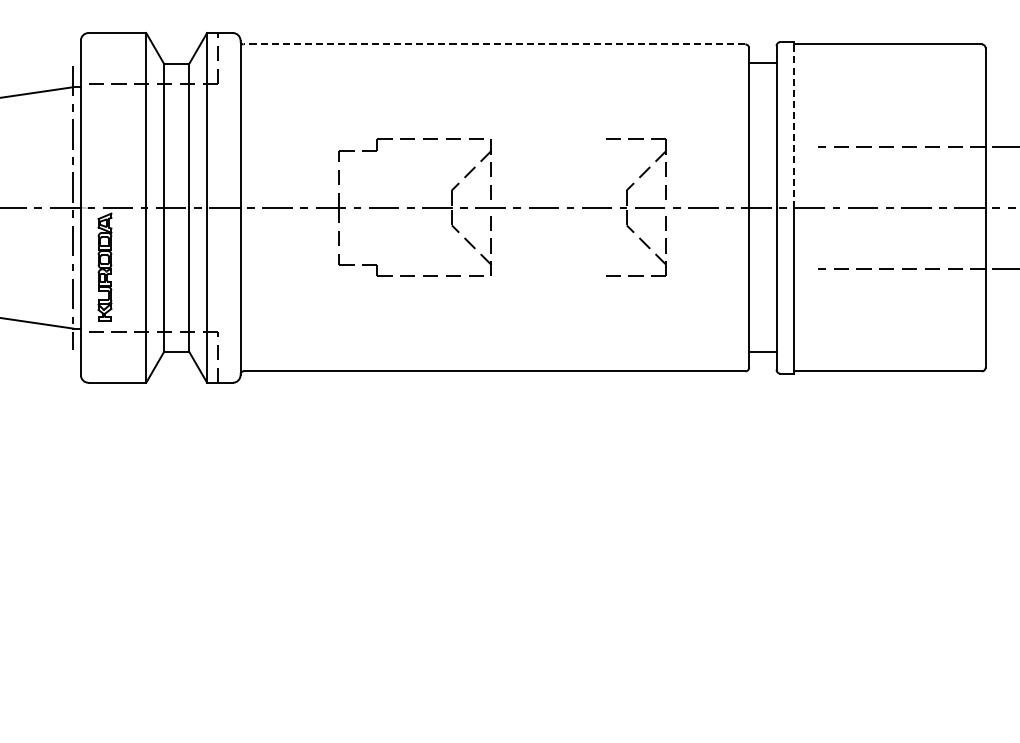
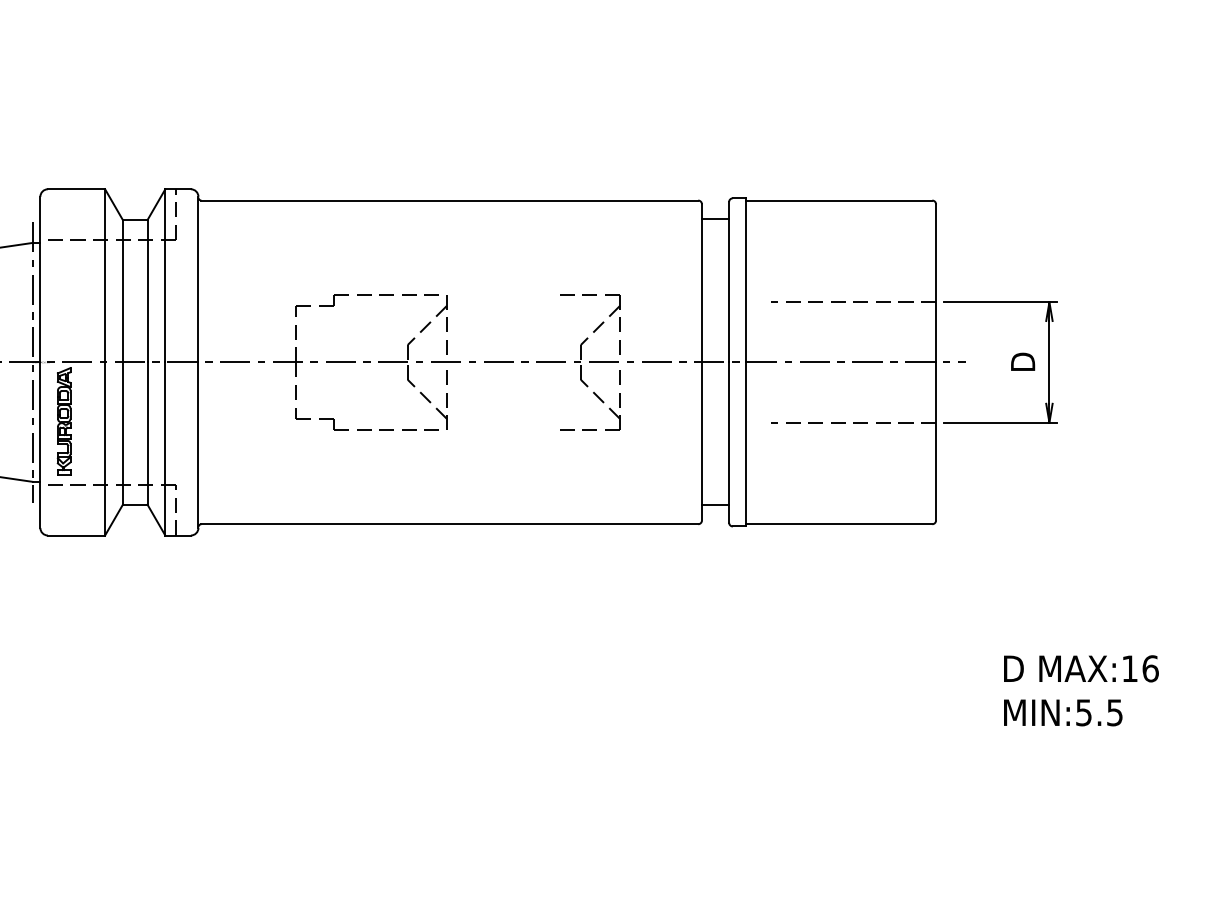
line: (494, 44) -> (449, 200), dashed -> solid
line: (794, 124) -> (746, 279), dashed -> solid

